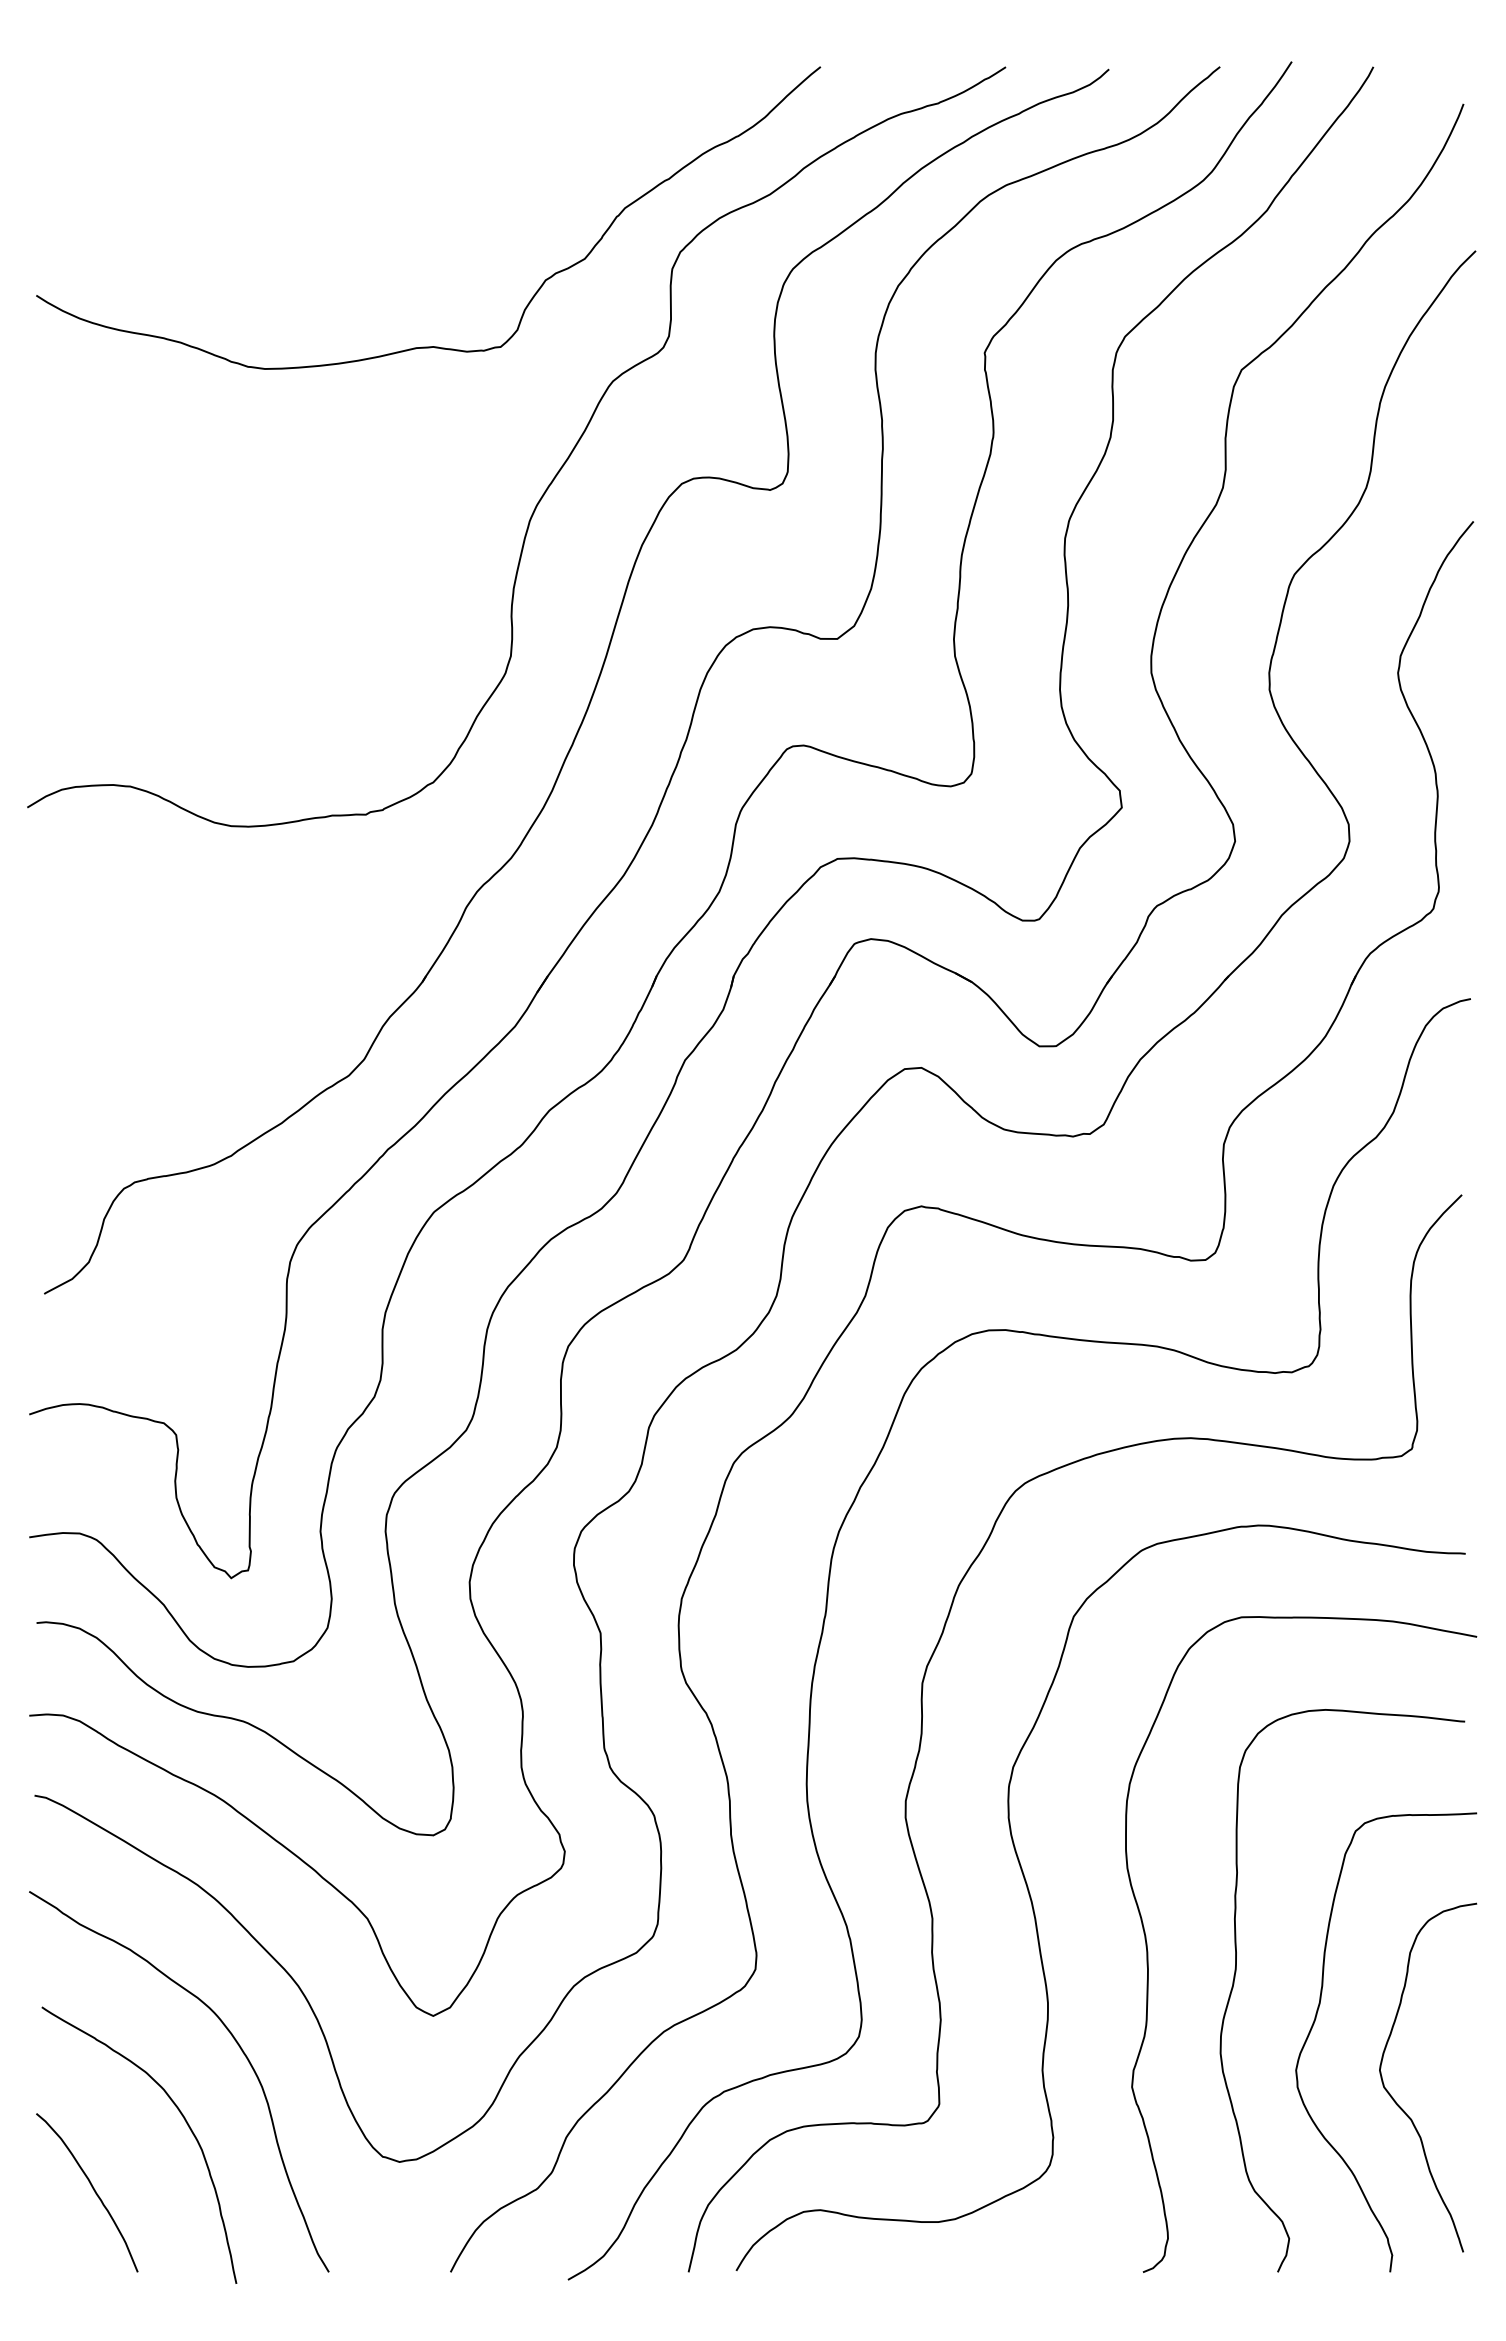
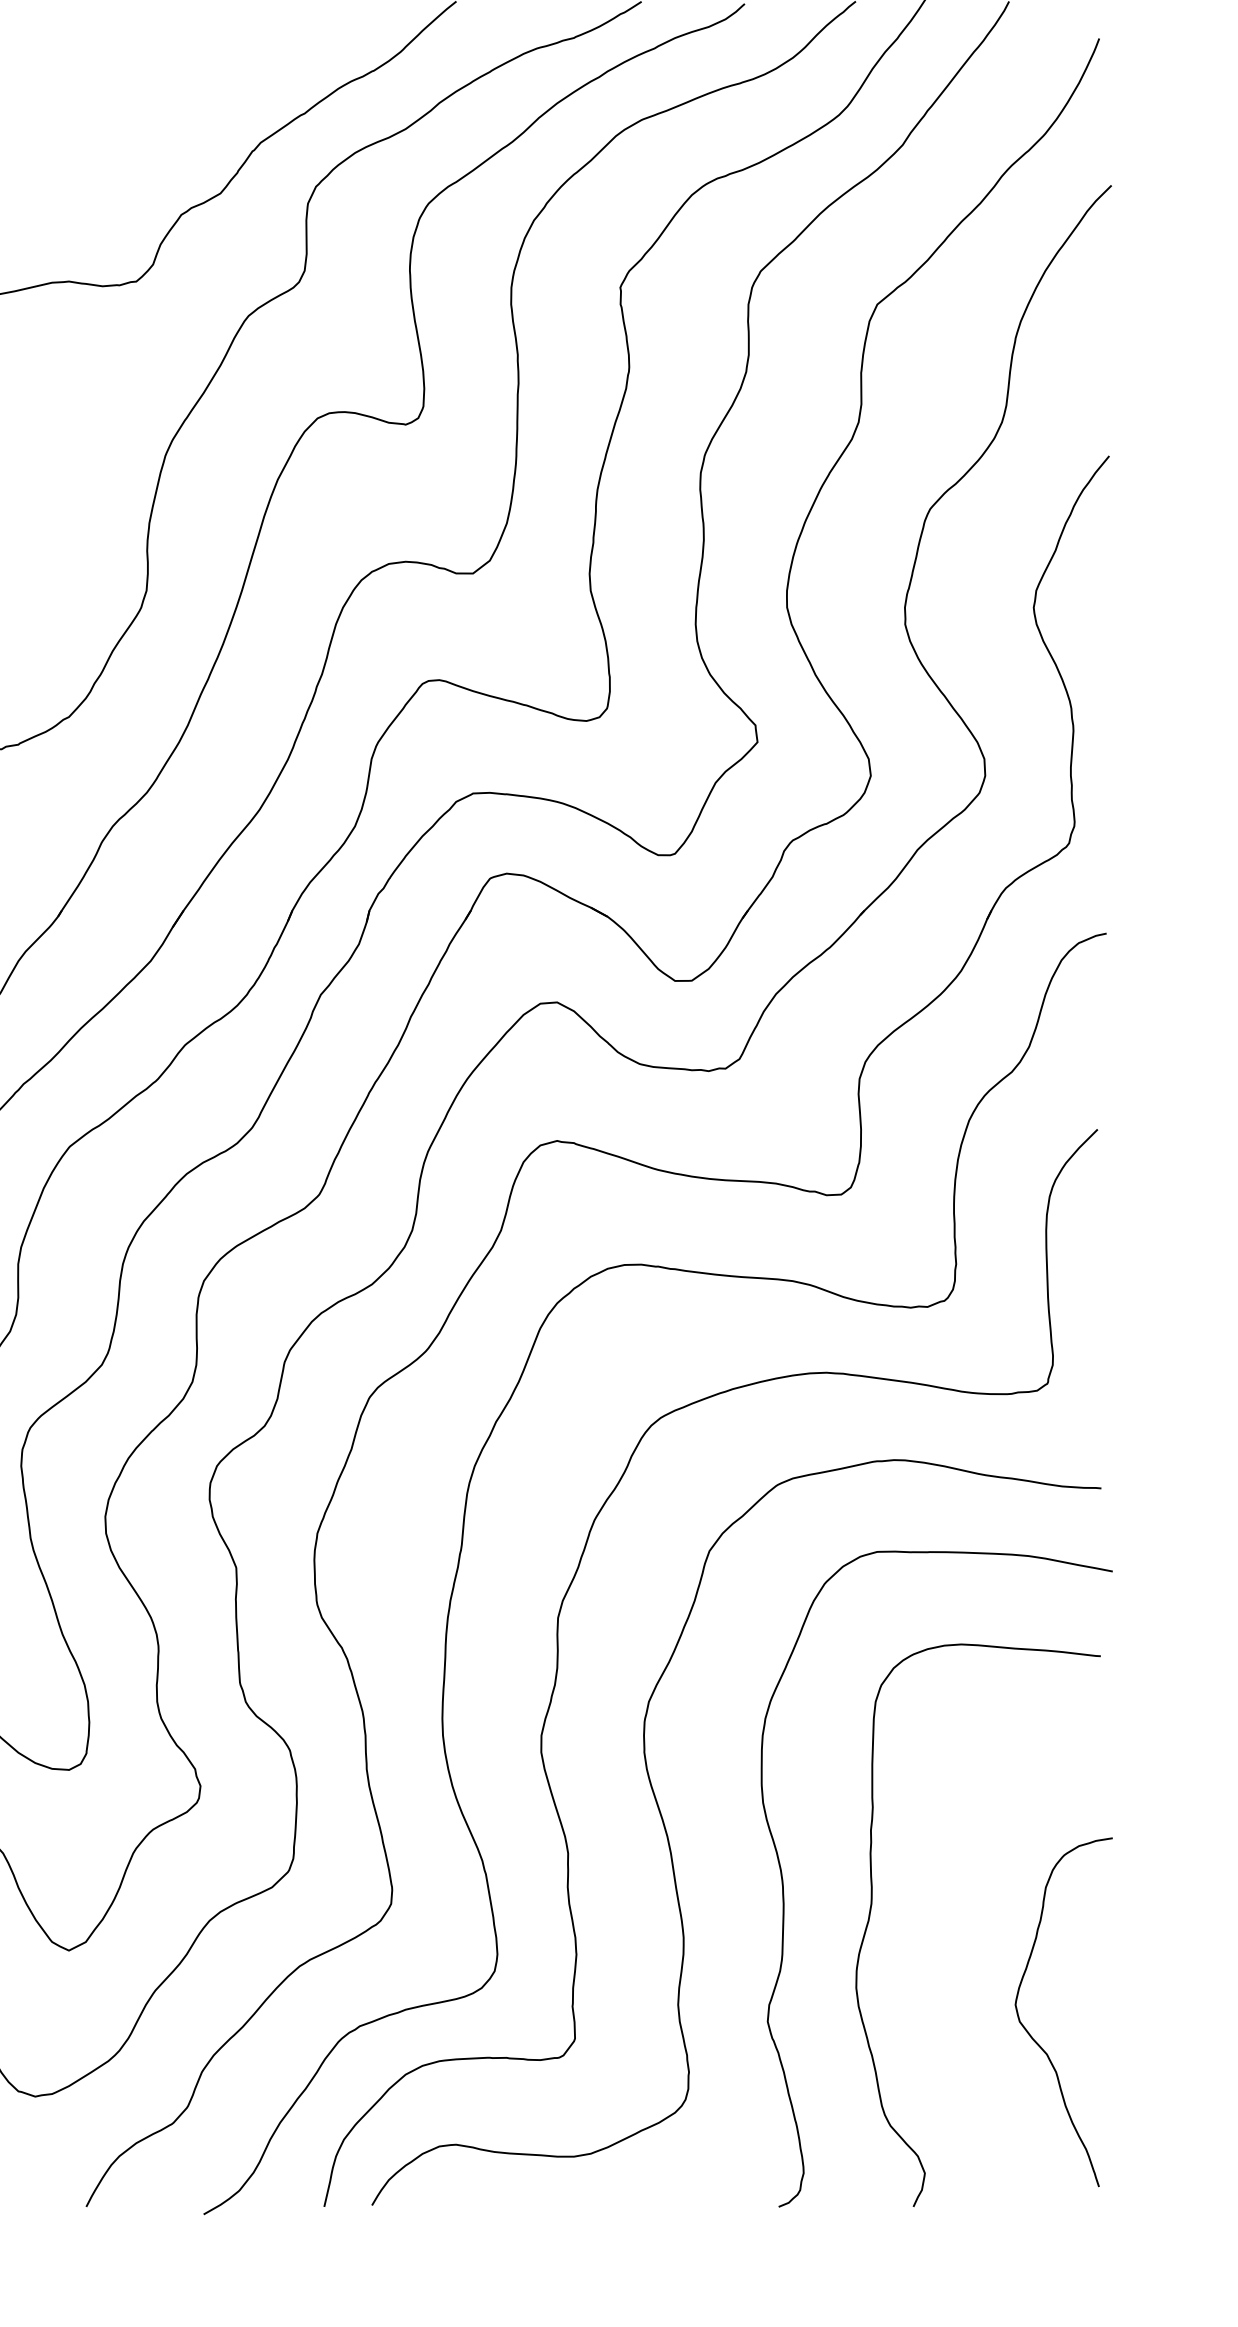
curve: (1316, 2018) -> (952, 1953), removed

